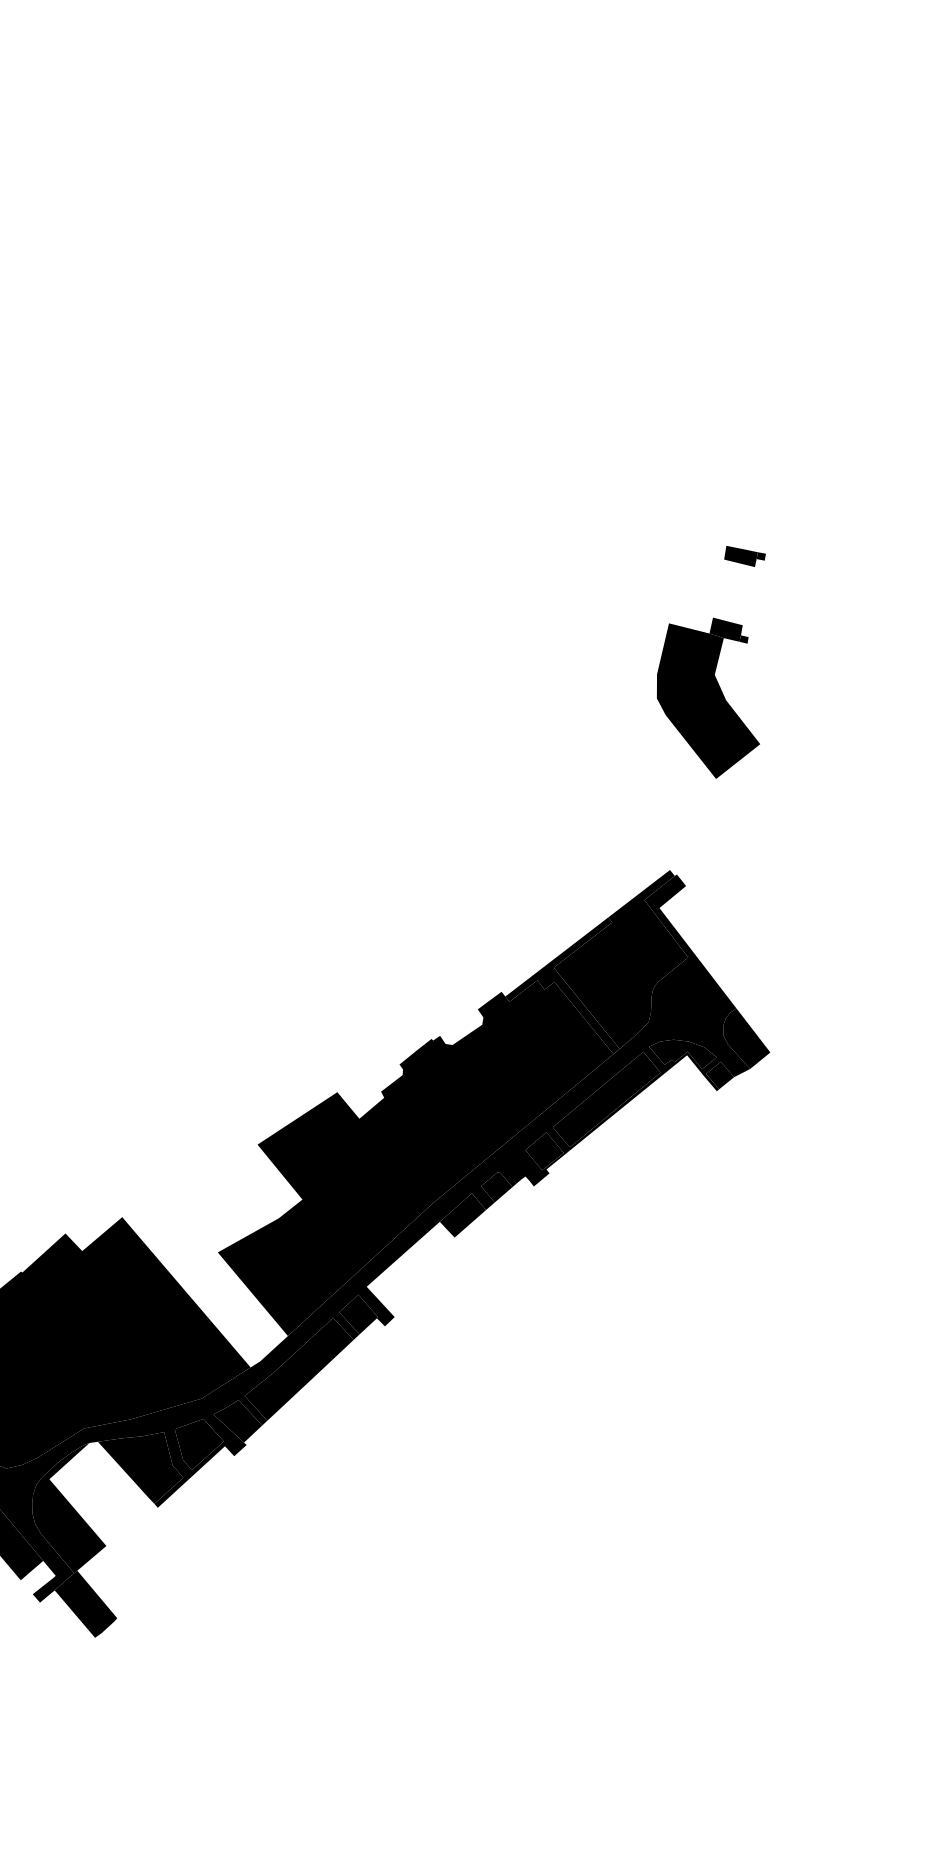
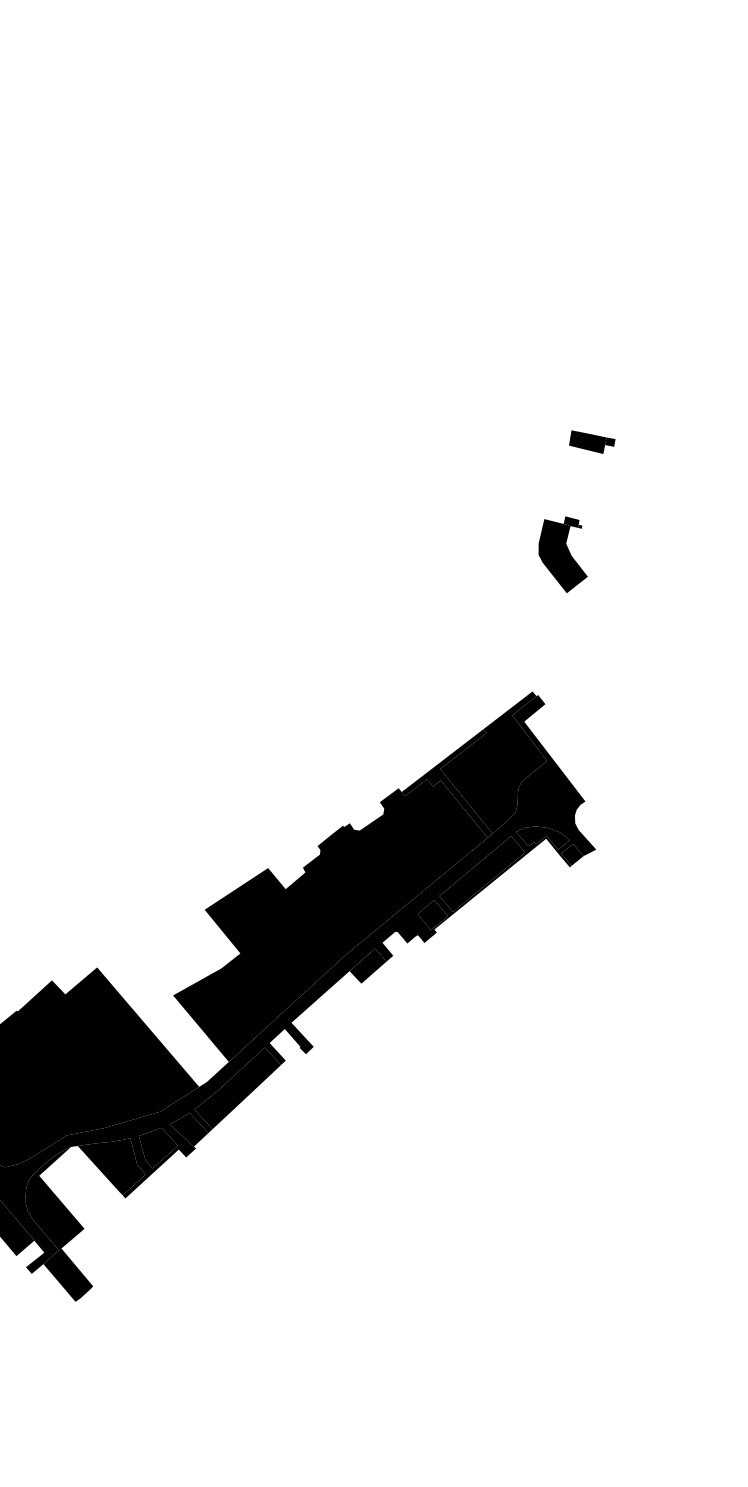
part: (744, 556) -> (591, 442), size x1.4
part: (708, 697) -> (563, 554), size x0.6
fill: (746, 1038) -> (593, 825), removed
fill: (496, 1187) -> (394, 943), removed
fill: (358, 1314) -> (284, 1044), removed

